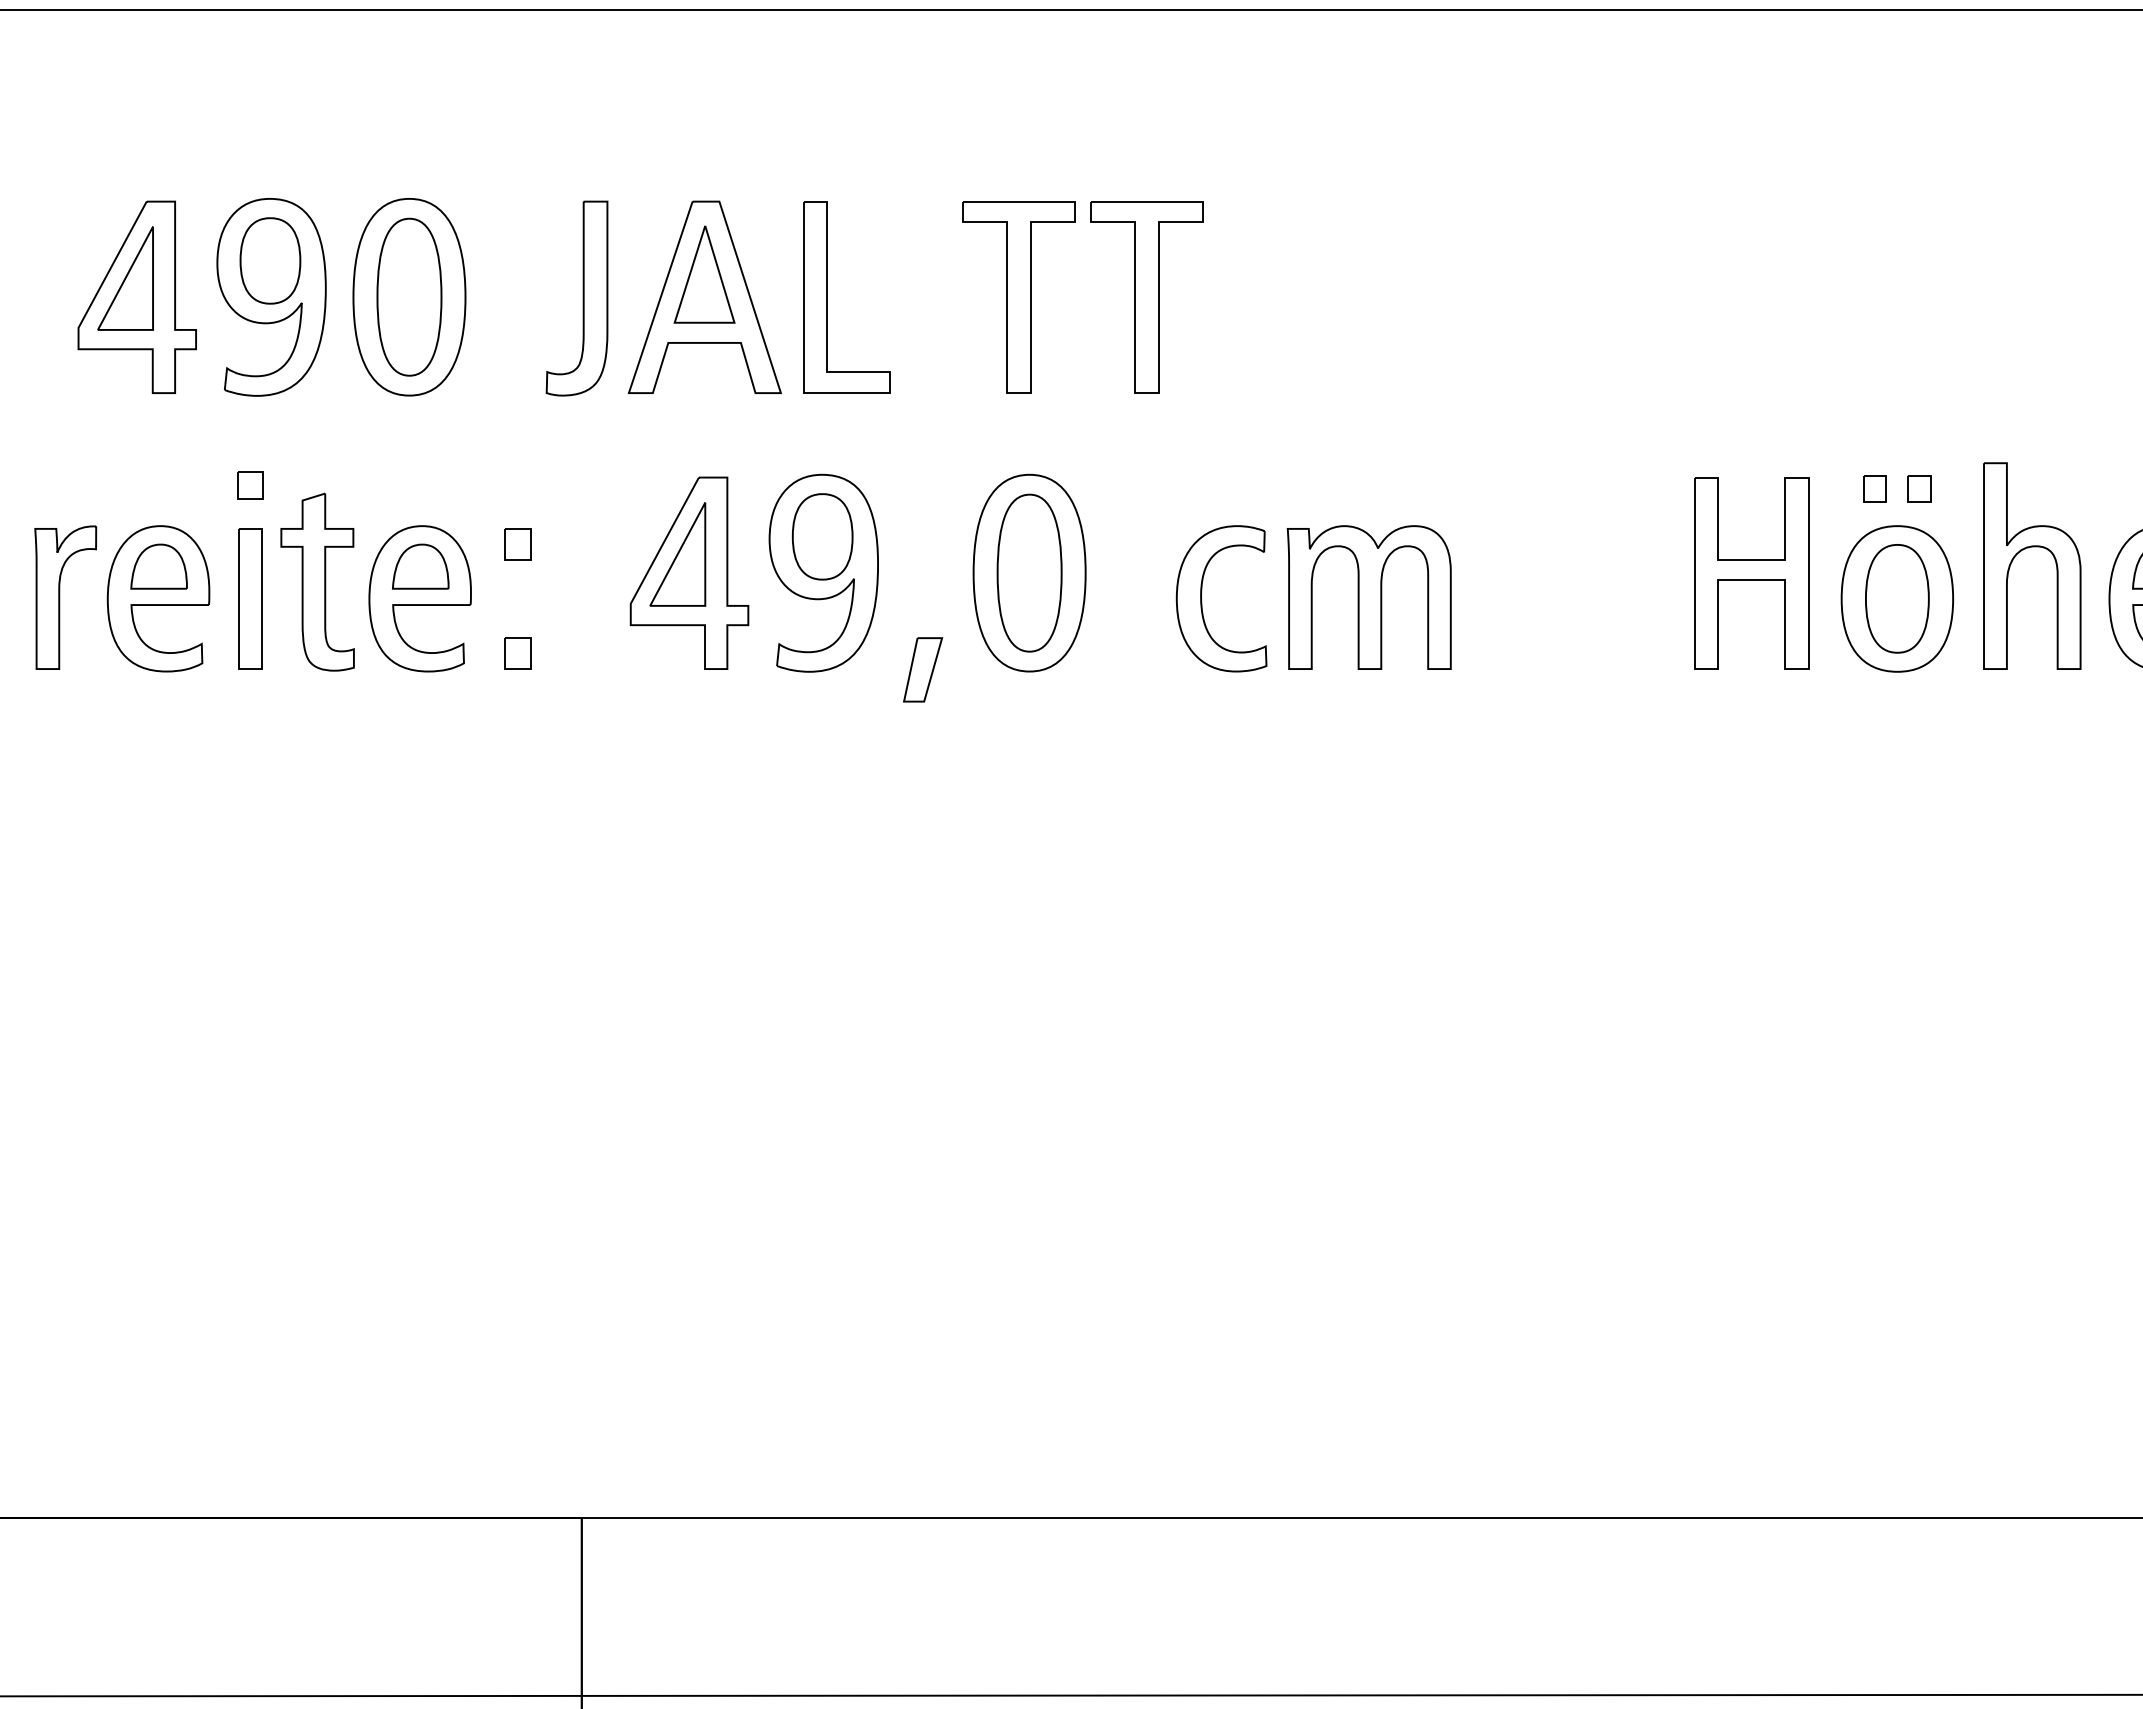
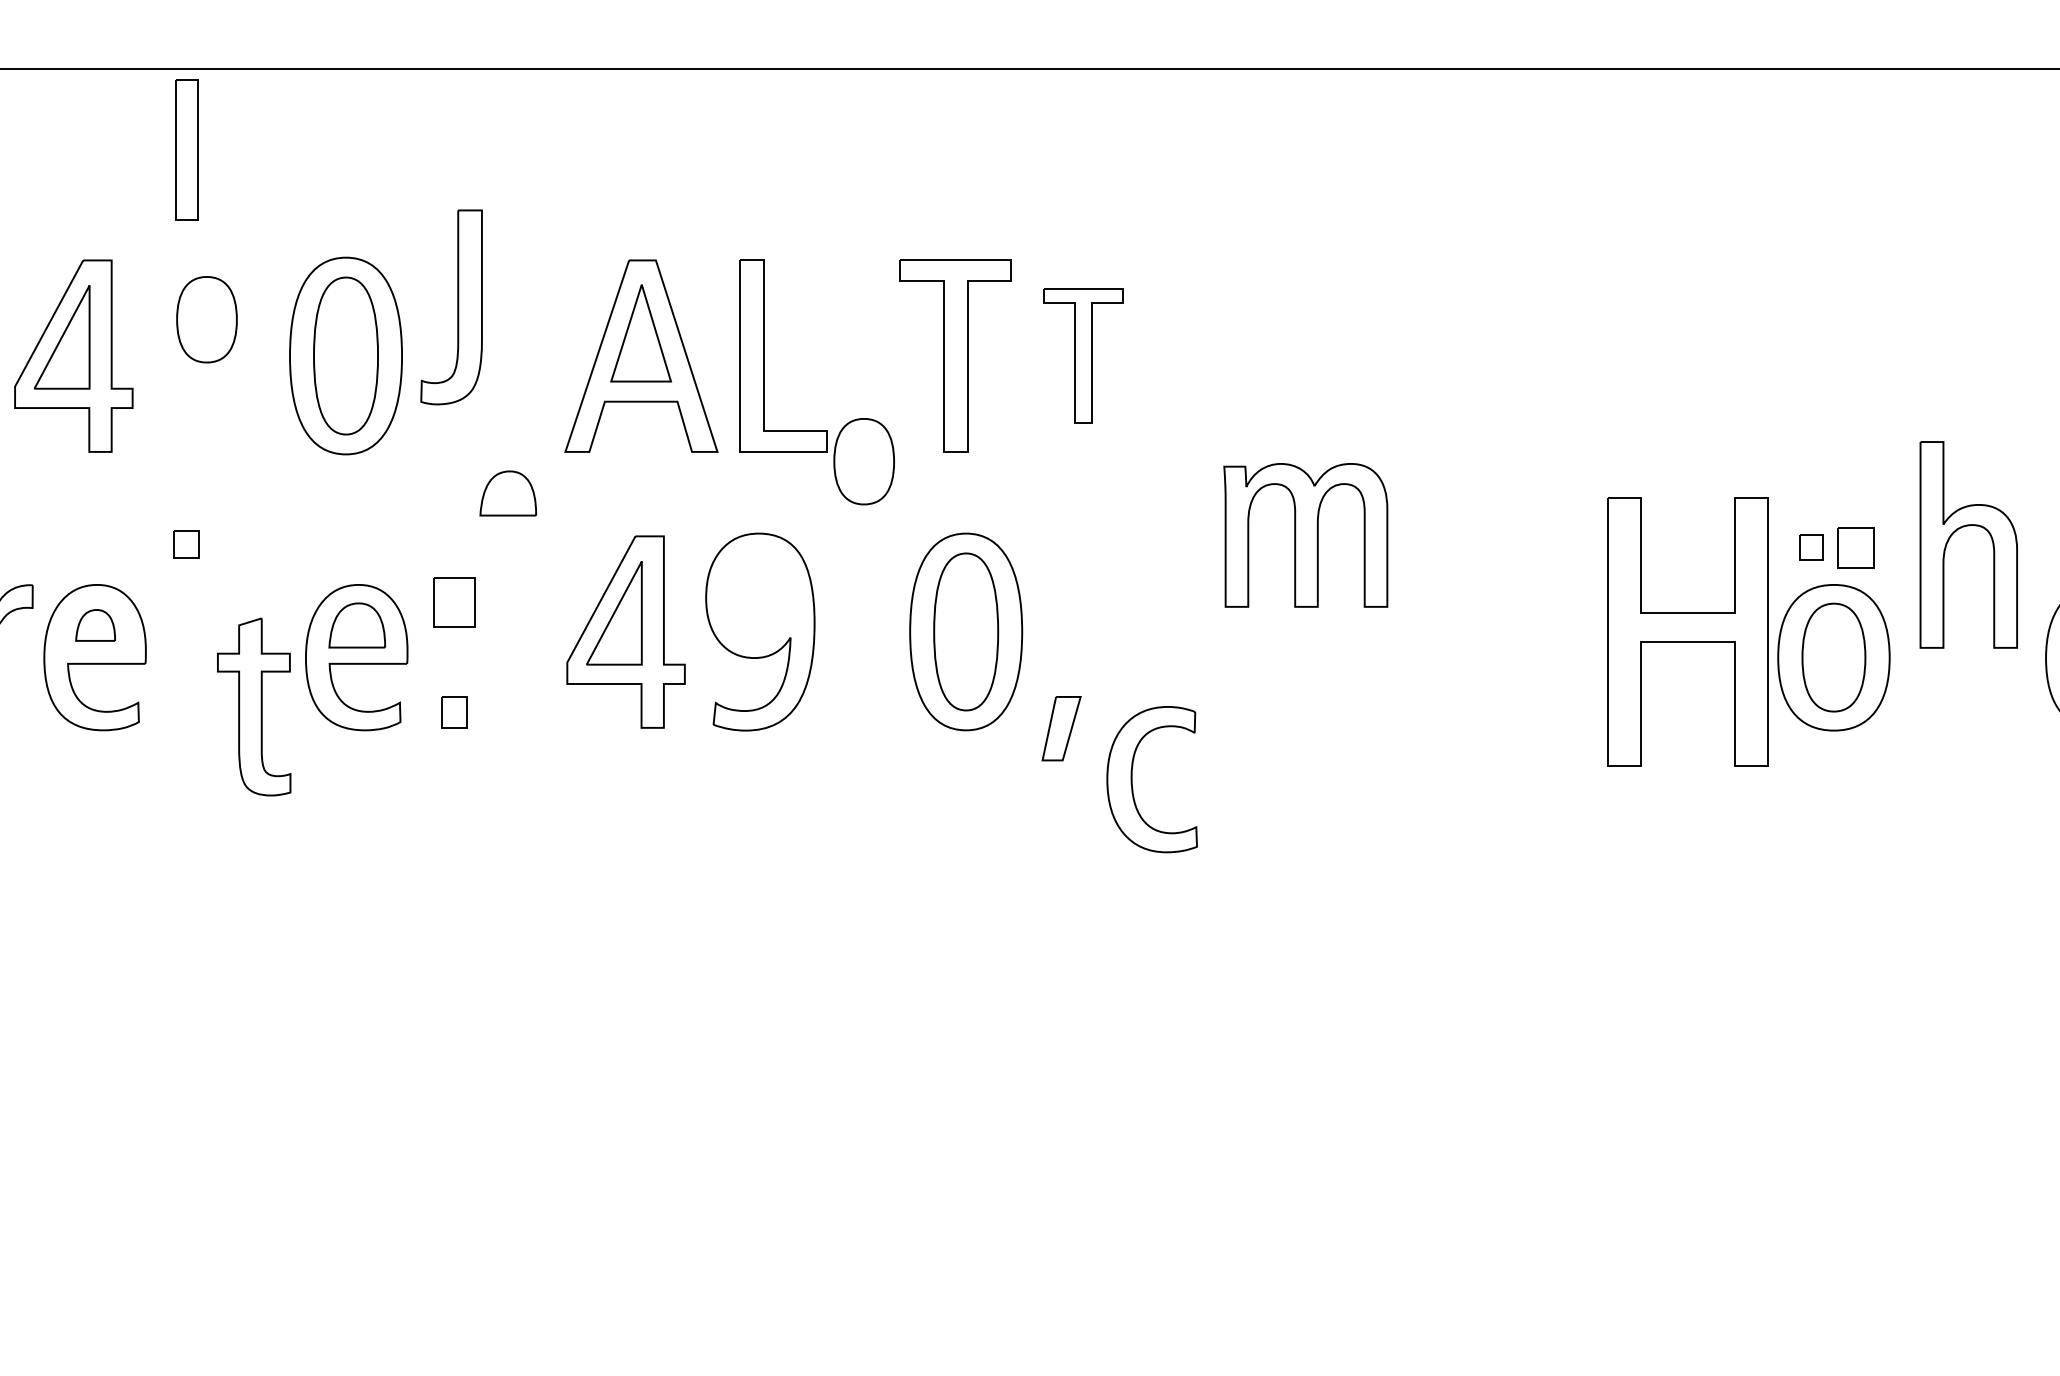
part: (271, 297) -> (208, 356), removed
part: (1146, 297) -> (1083, 356), size x0.7
part: (576, 298) -> (451, 307), moved
part: (571, 434) -> (508, 493), added
part: (1919, 488) -> (1856, 547), size x1.6
part: (822, 536) -> (864, 461), moved
part: (517, 544) -> (454, 603), size x1.6
part: (2028, 548) -> (1965, 527), moved
part: (158, 566) -> (95, 625), size x0.7
part: (1751, 573) -> (1688, 632), size x1.4
part: (317, 581) -> (254, 706), moved
part: (1368, 597) -> (1305, 535), moved
part: (250, 598) -> (187, 149), moved
part: (1202, 600) -> (1133, 781), moved
part: (923, 669) -> (1062, 728), moved

